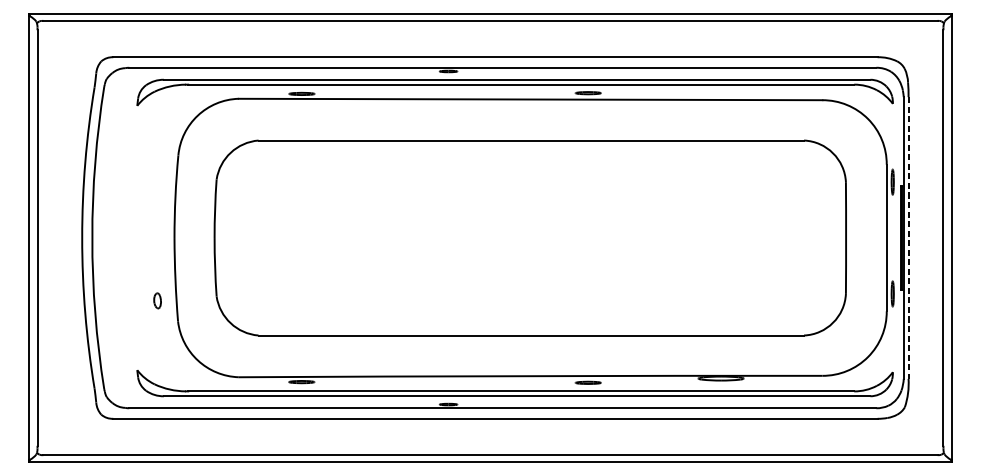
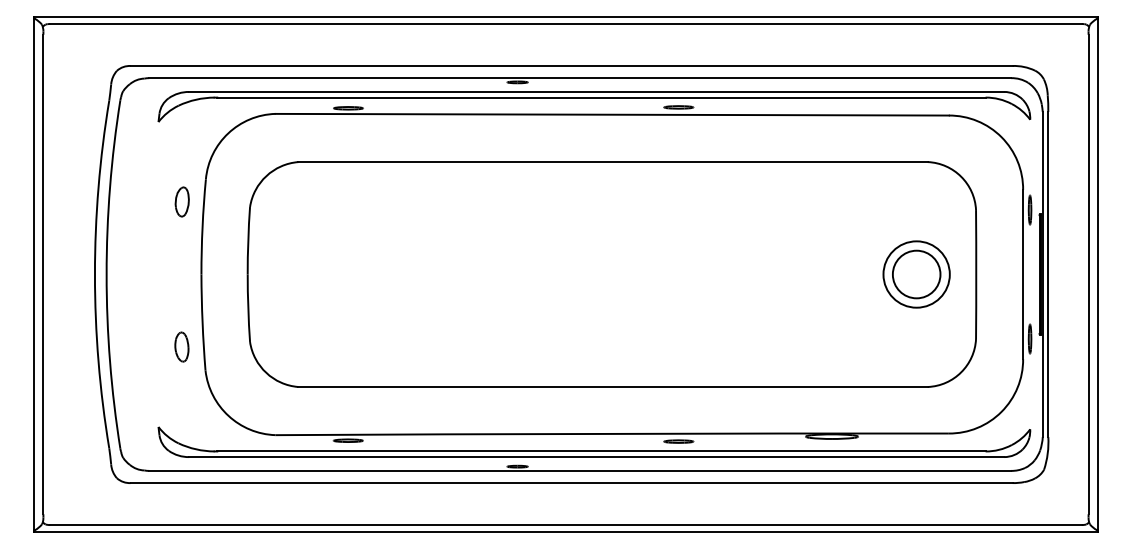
part: (157, 174) -> (181, 201), added
part: (794, 238) -> (916, 274), added
line: (908, 238) -> (1048, 274), dashed -> solid
part: (157, 300) -> (181, 346), size x1.67

